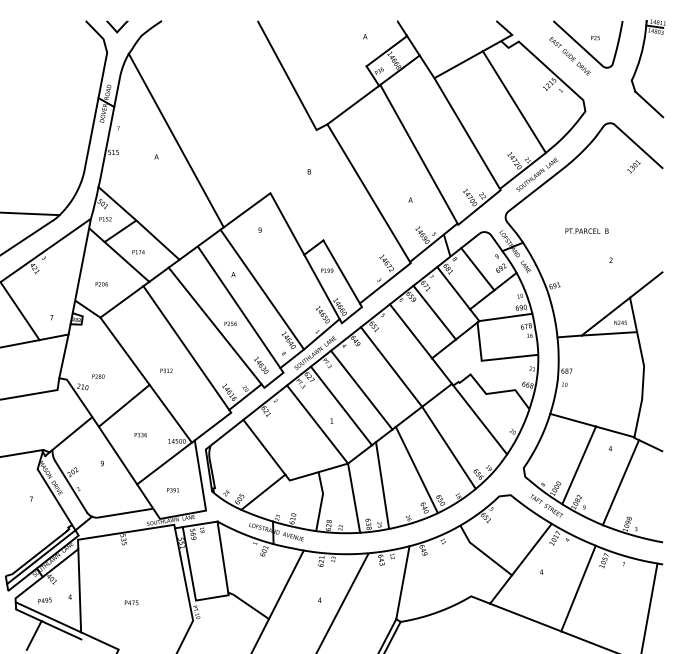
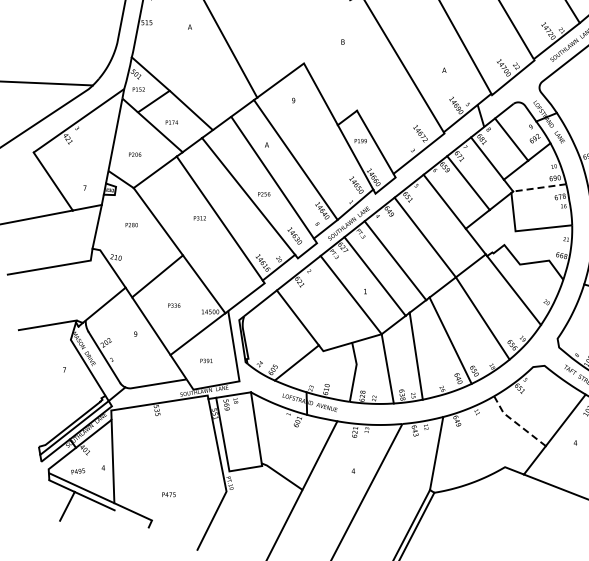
line: (505, 317) -> (539, 187), solid -> dashed
text: (166, 370) -> (199, 217), moved
text: (98, 376) -> (131, 224), moved
line: (483, 552) -> (517, 423), solid -> dashed
text: (131, 602) -> (168, 494), moved

